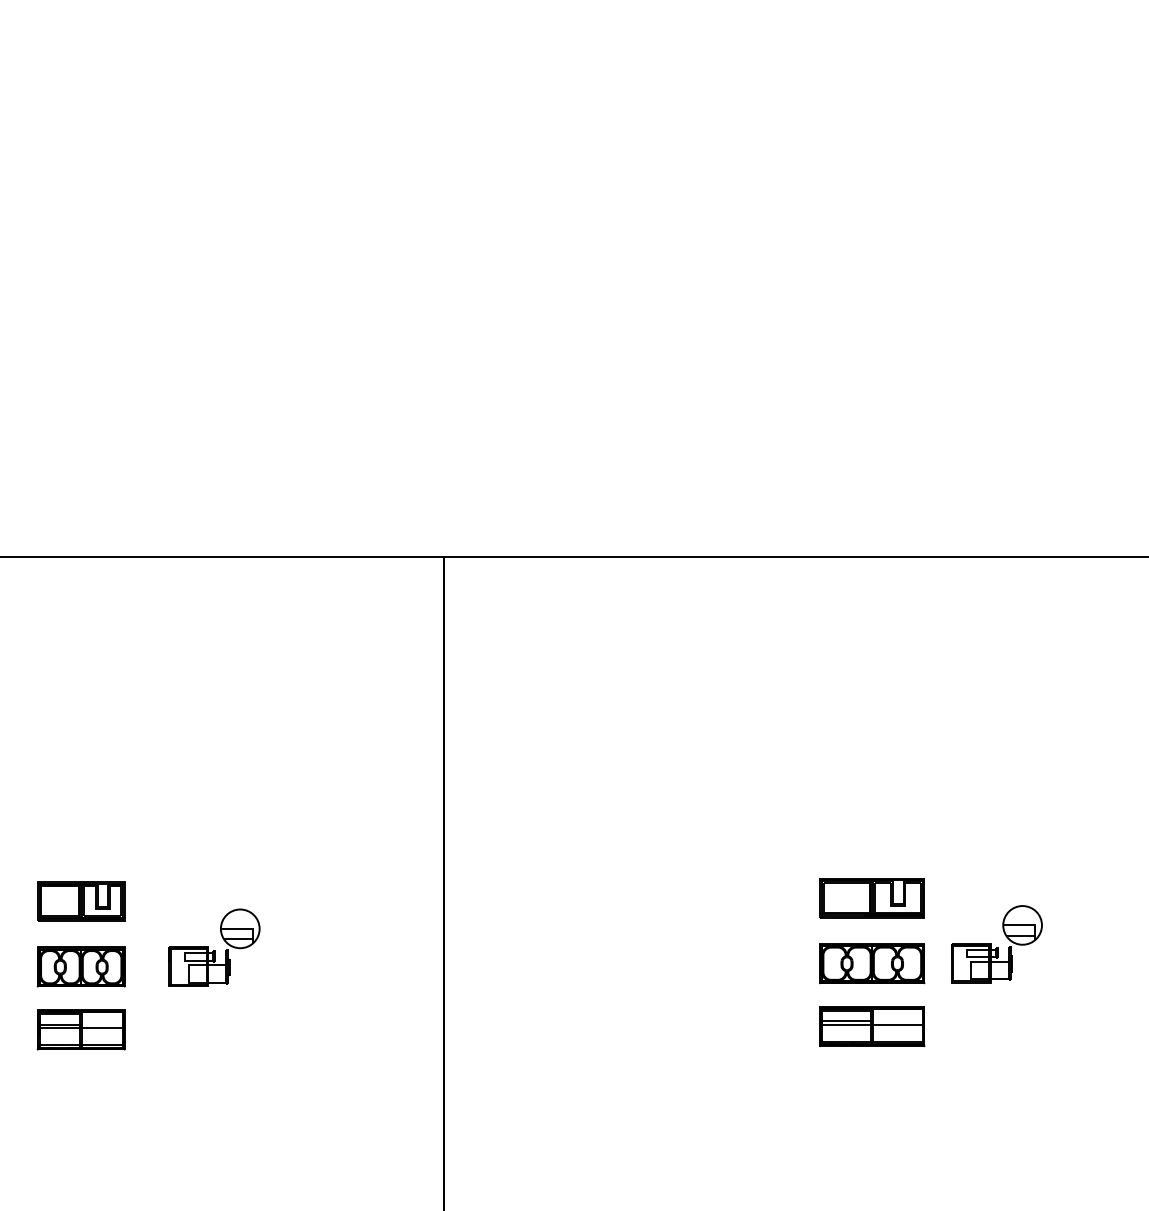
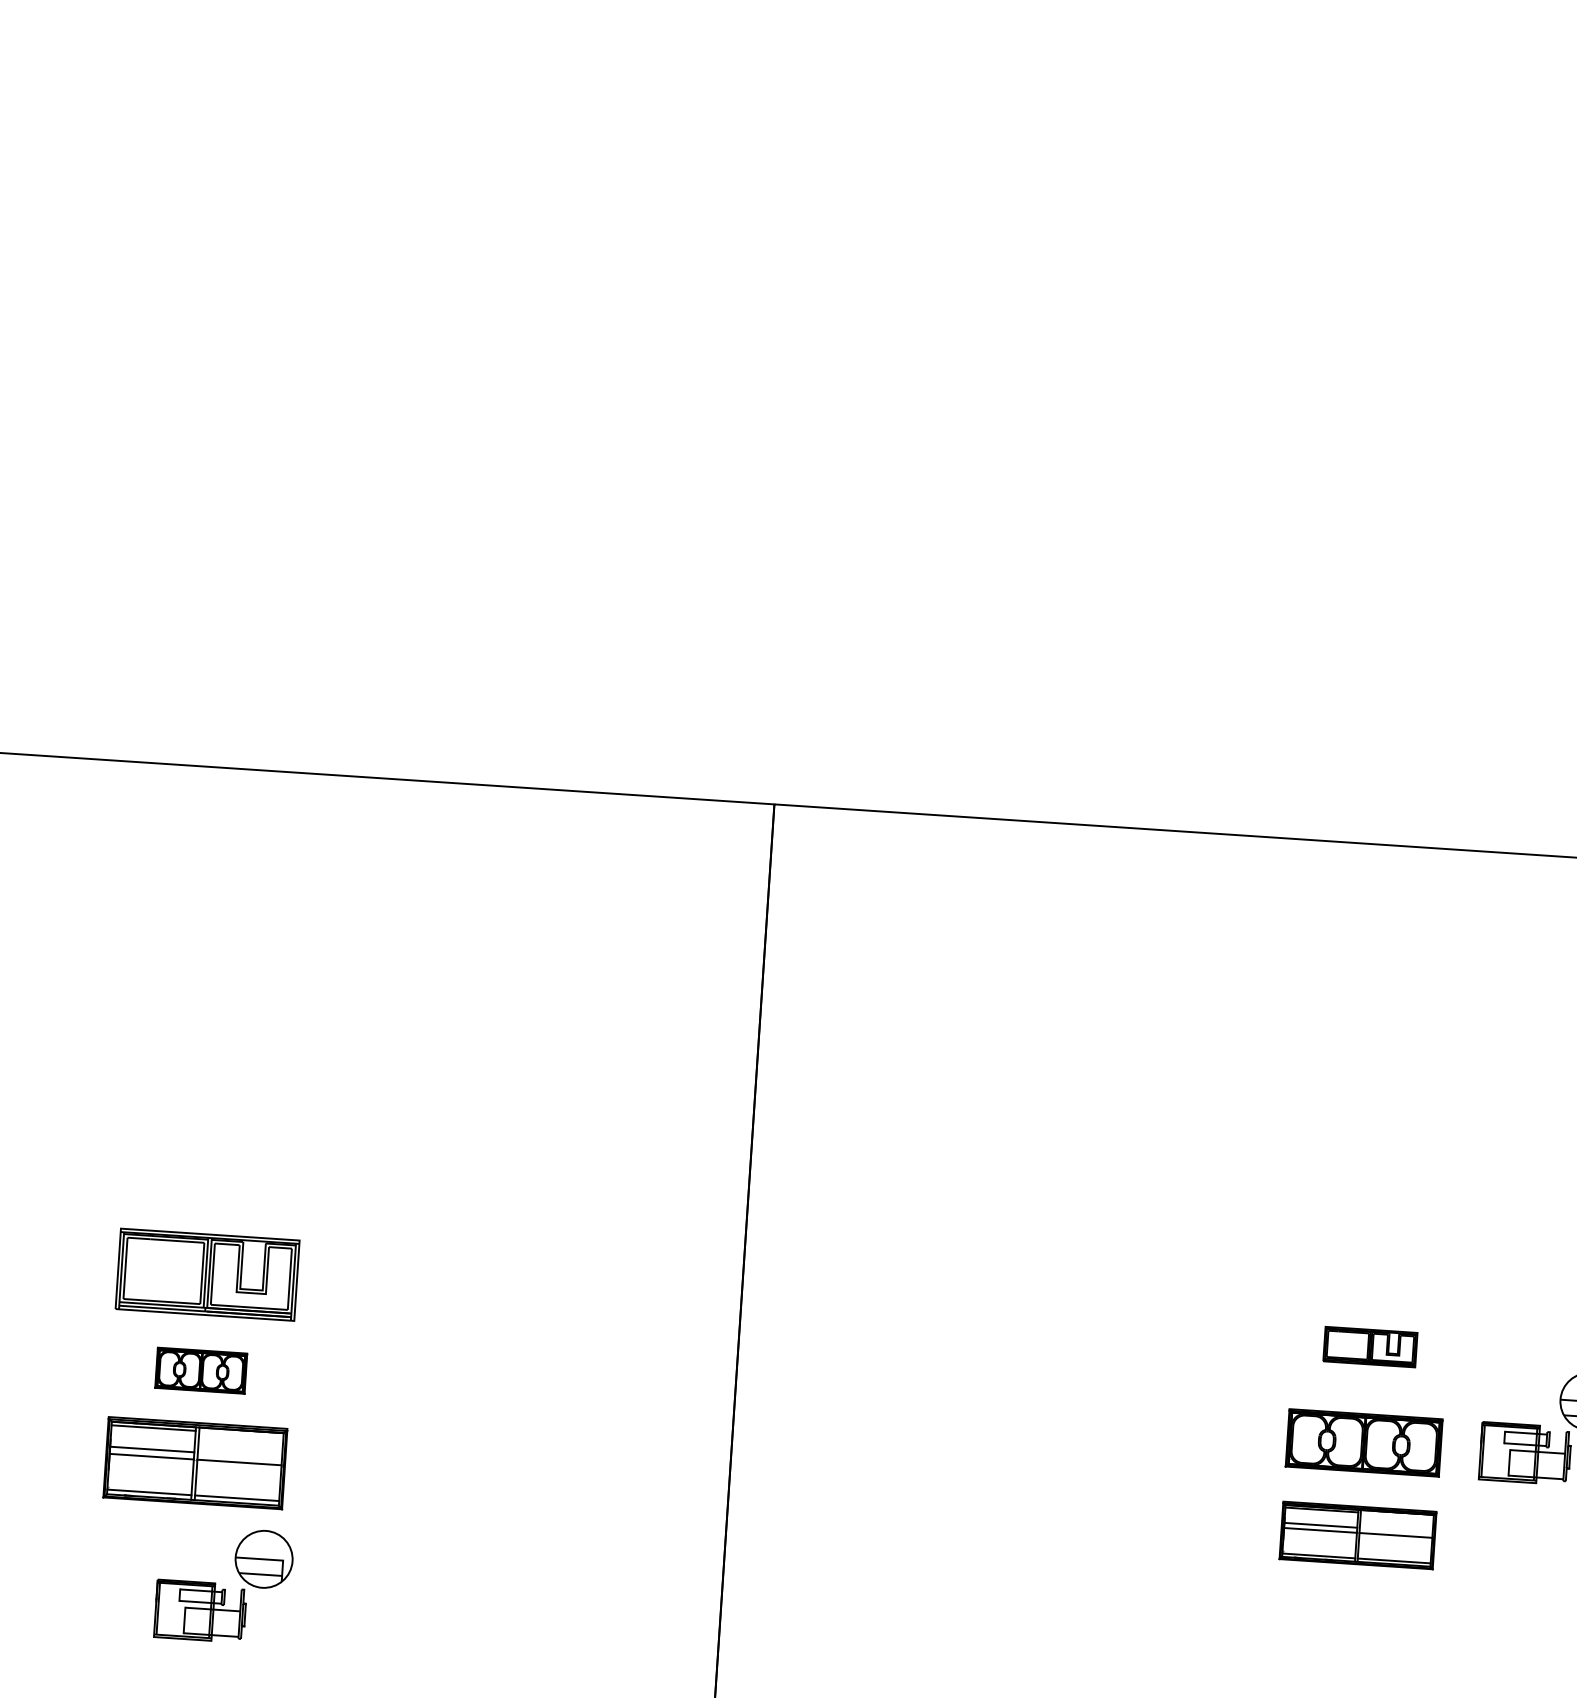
part: (871, 898) -> (1369, 1347), size x0.6
part: (81, 901) -> (208, 1274), size x1.4
part: (214, 947) -> (224, 1584), moved
part: (80, 966) -> (200, 1370), size x0.7
part: (80, 1029) -> (194, 1462), size x1.4

